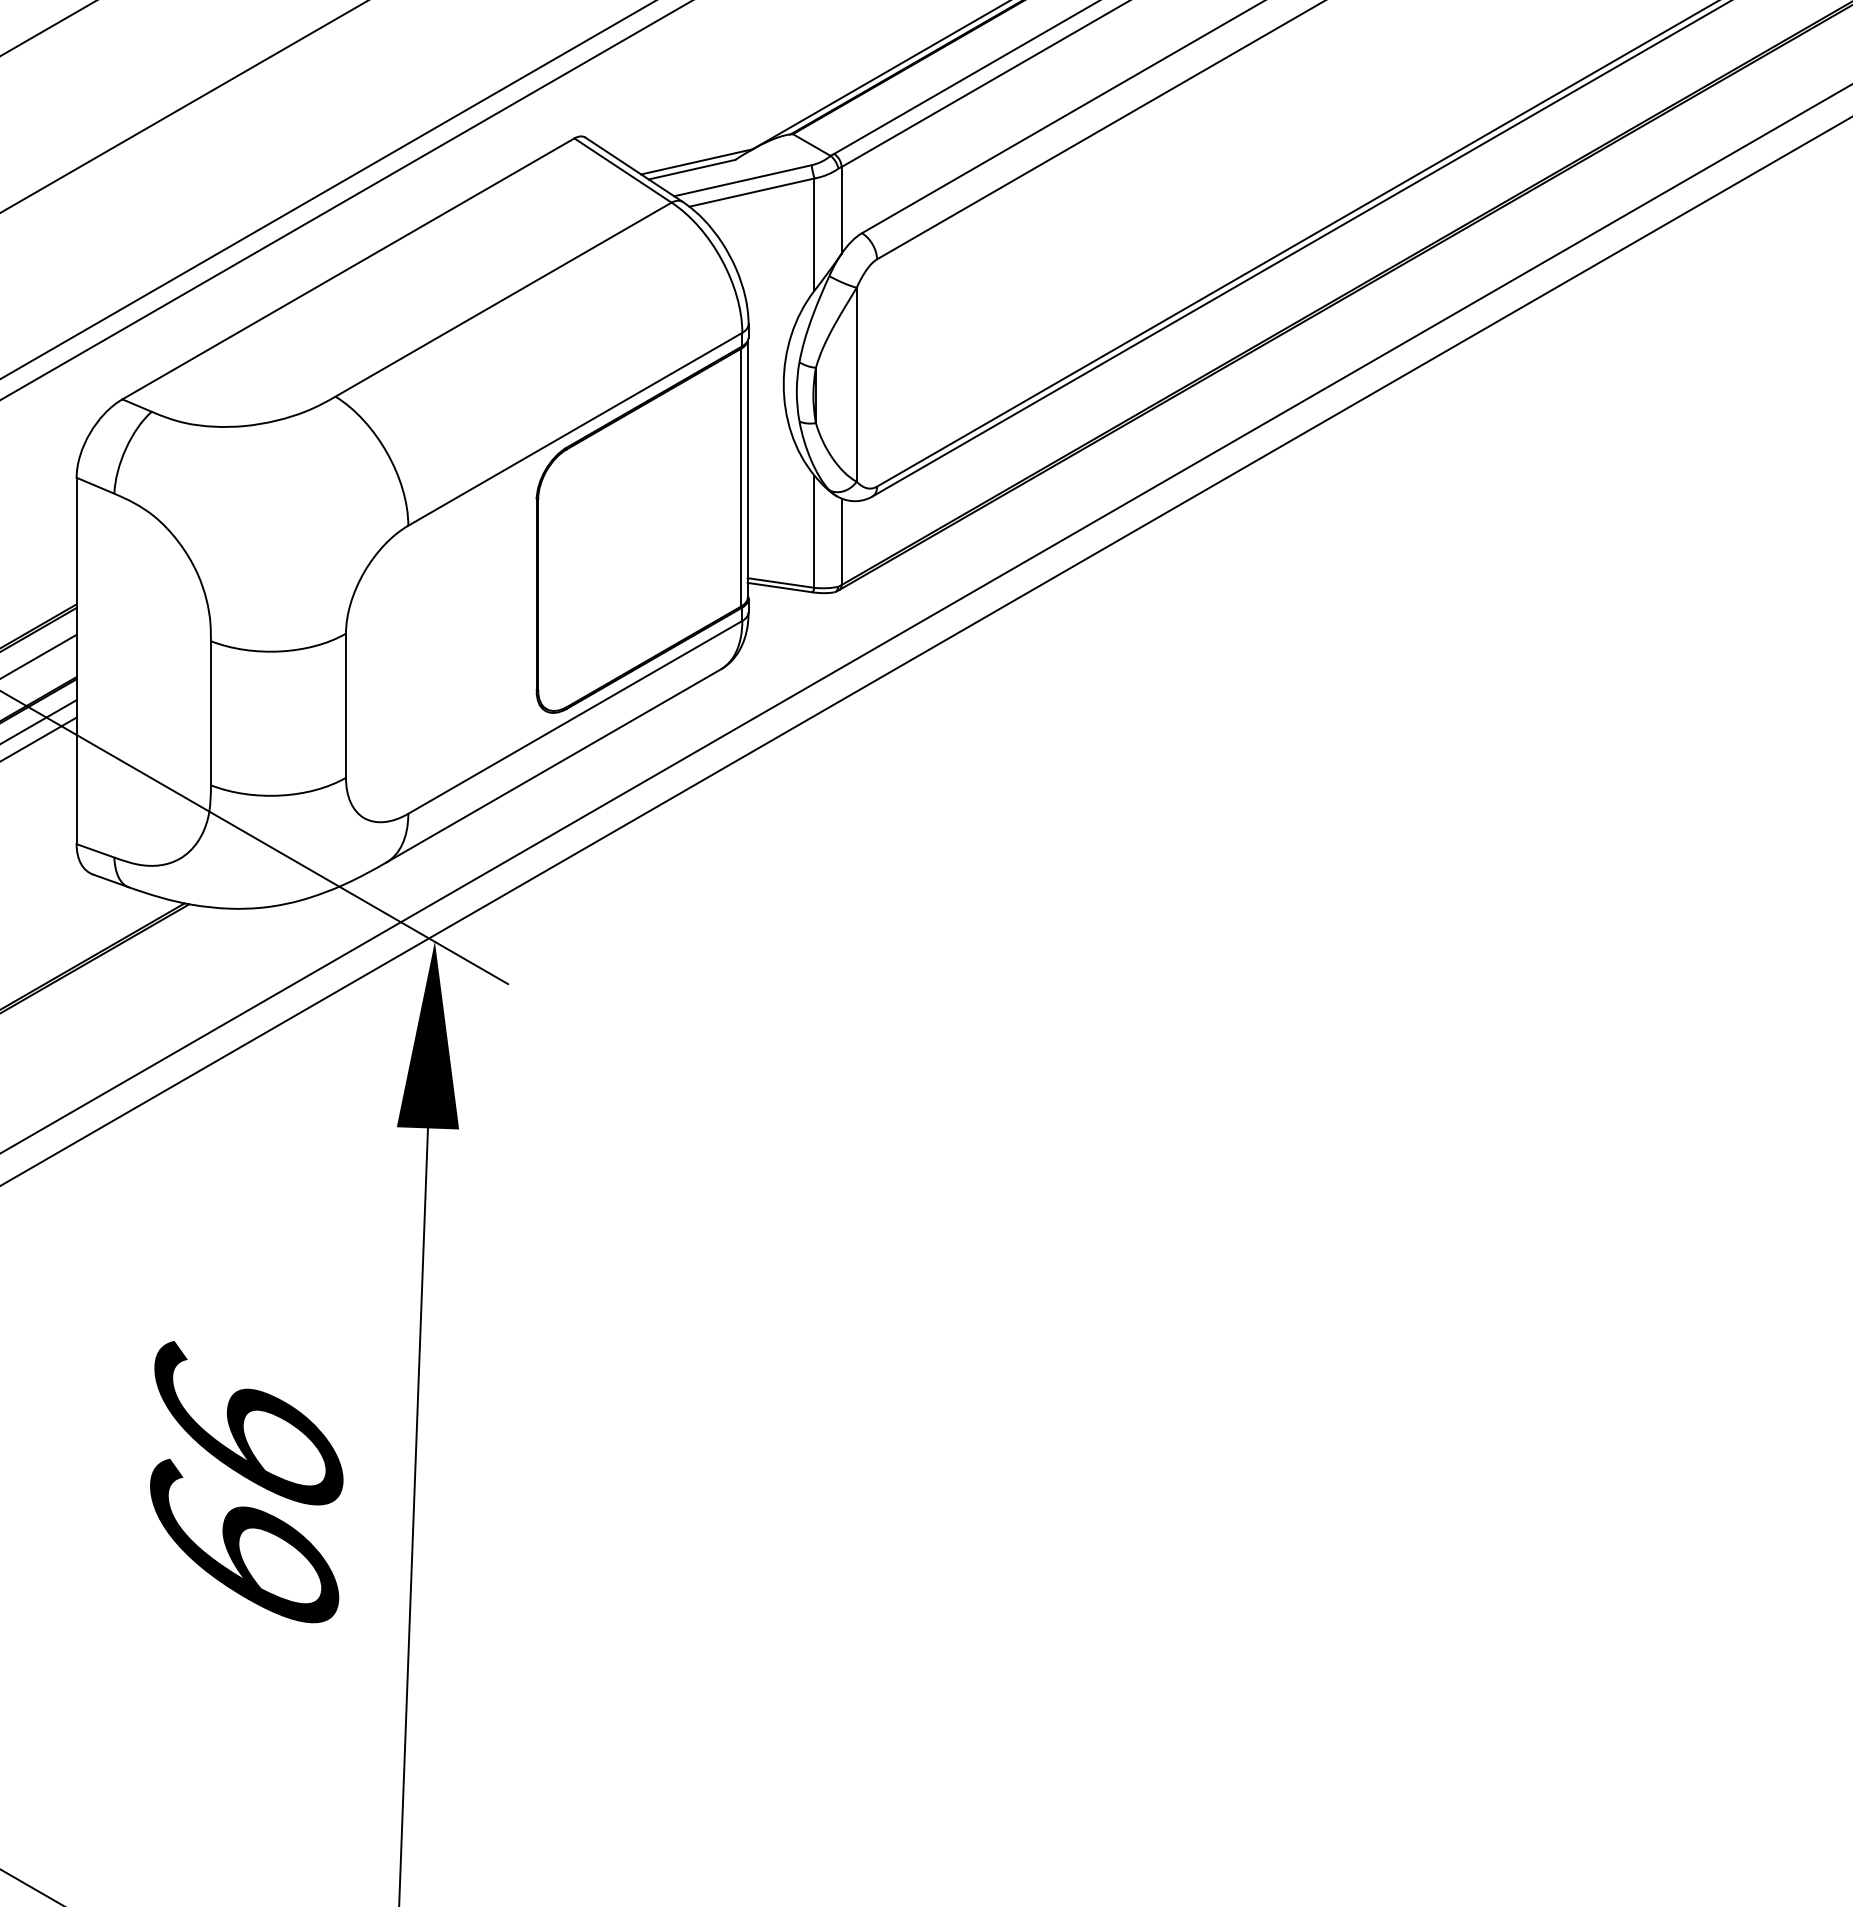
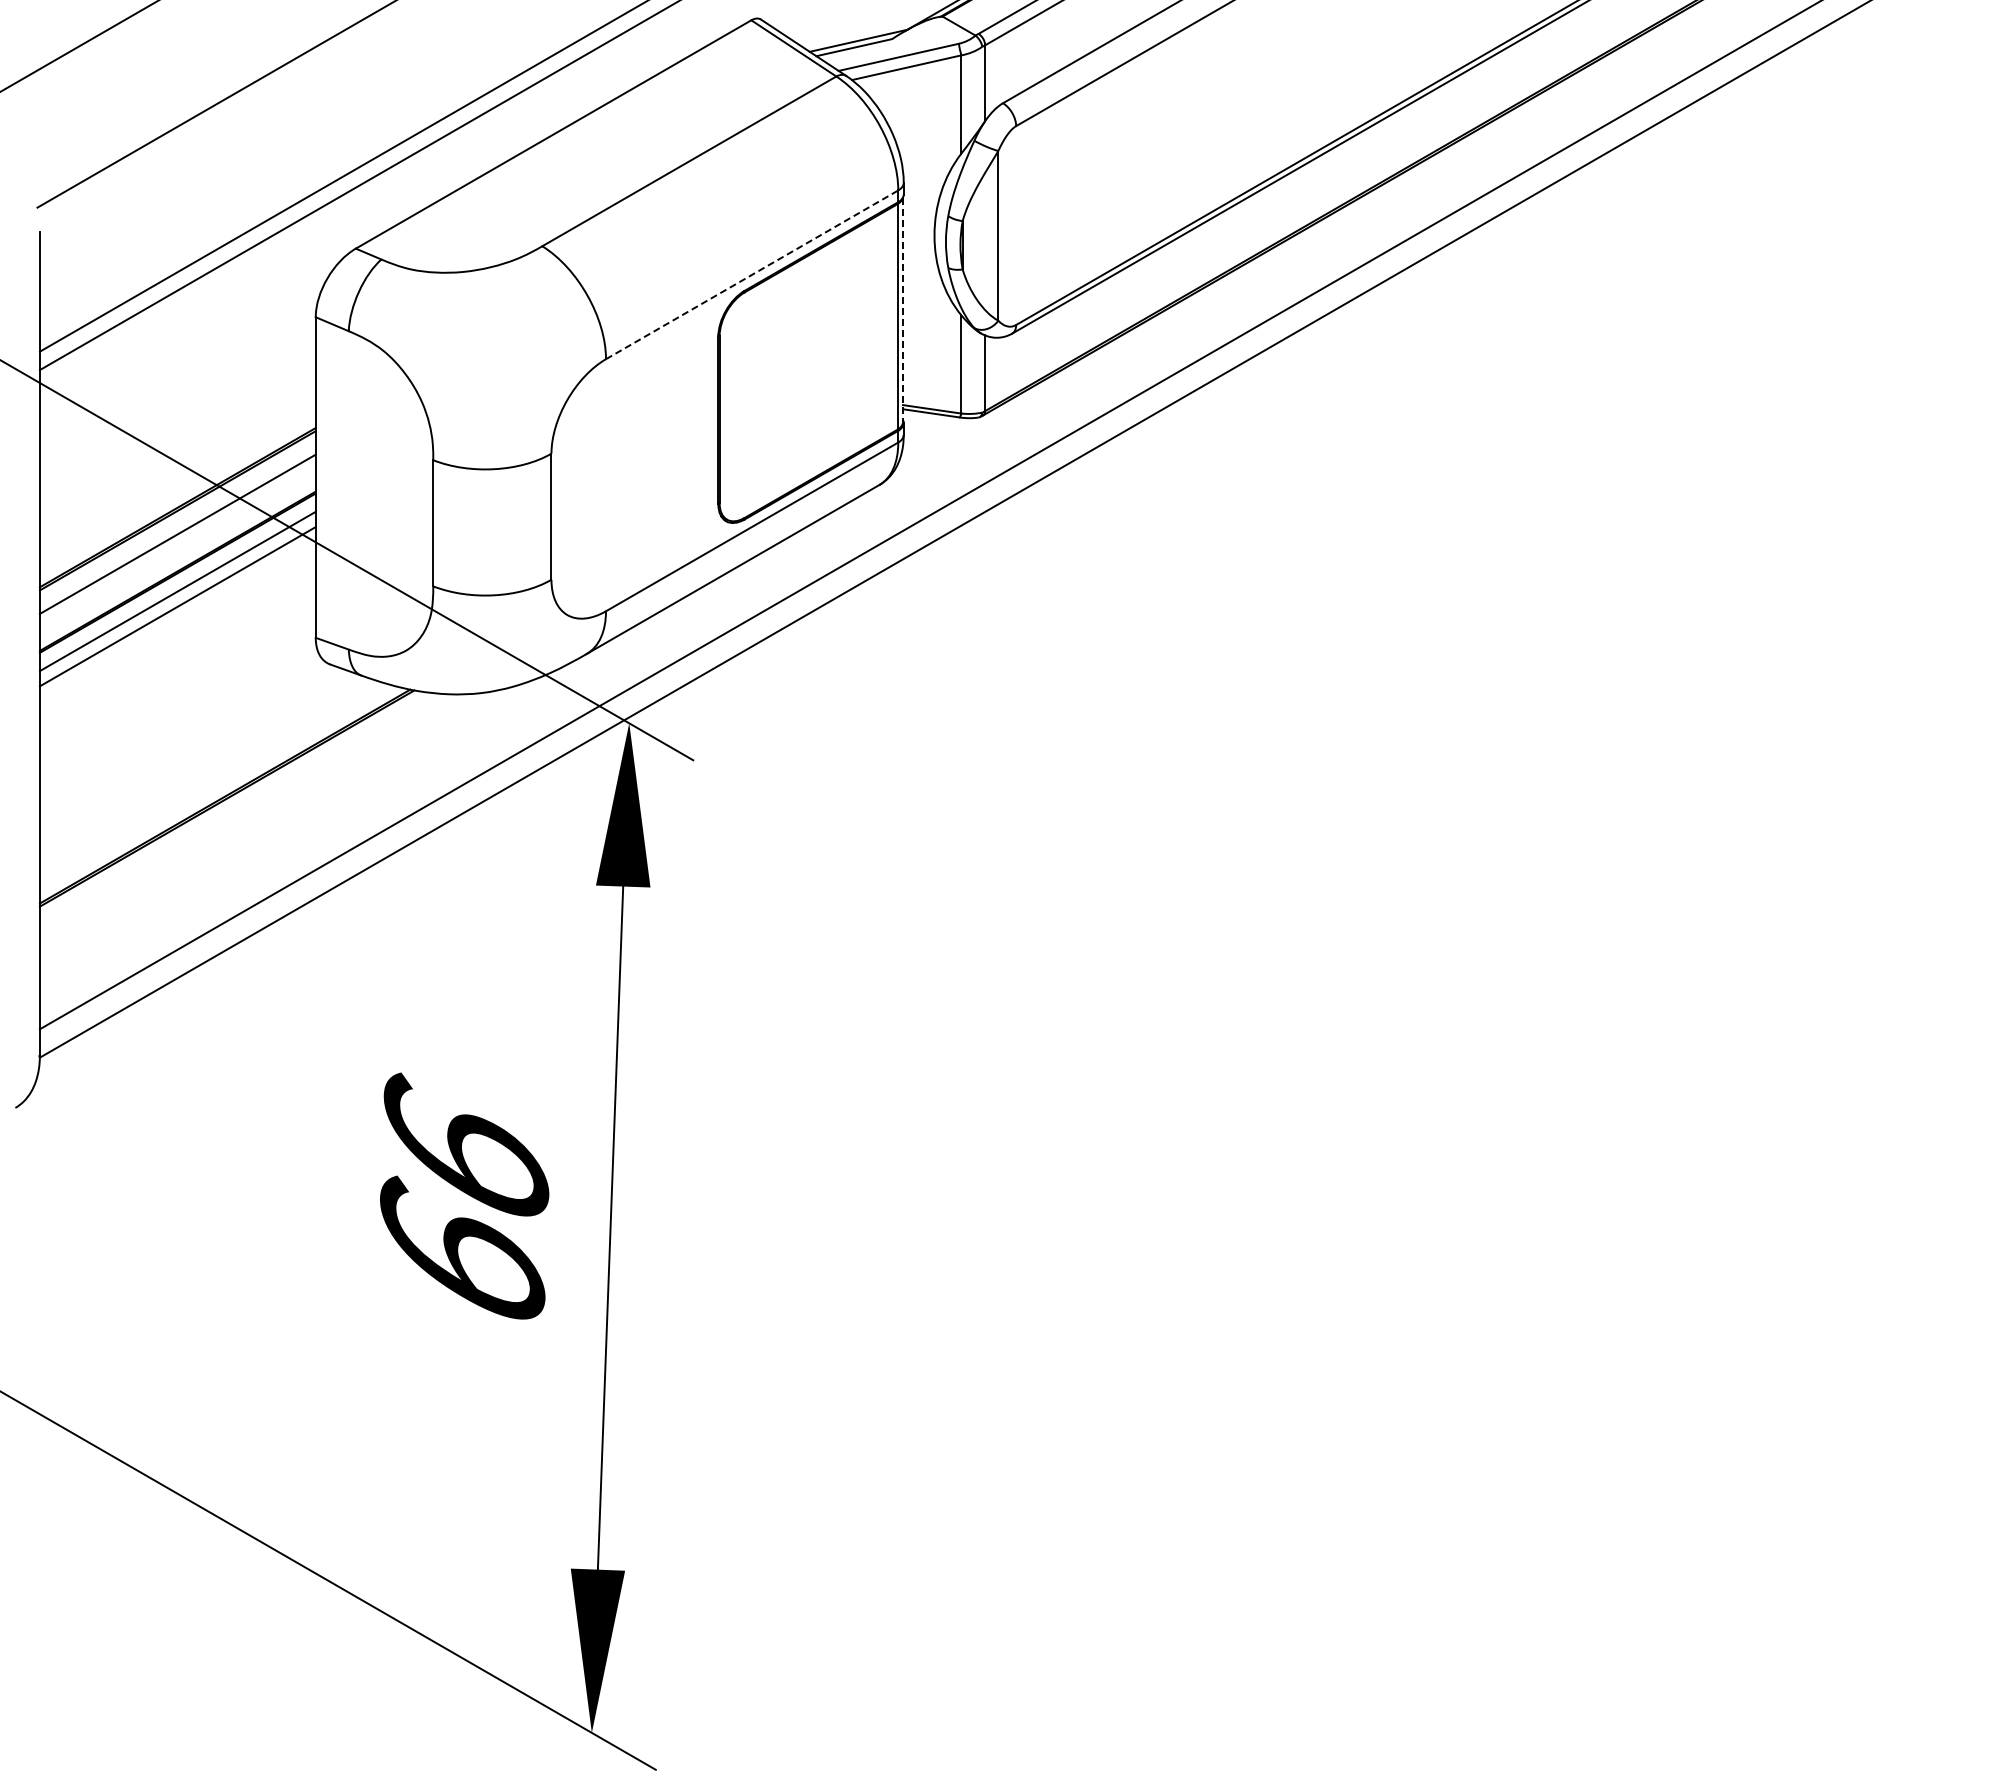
line: (575, 428) -> (752, 274), solid -> dashed
line: (747, 470) -> (902, 310), solid -> dashed

